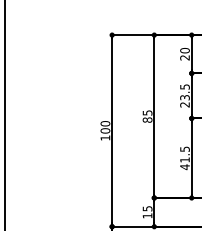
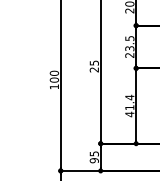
text: (147, 119) -> (94, 69), 85 -> 25
text: (184, 149) -> (129, 97), 41.5 -> 41.4
text: (147, 215) -> (94, 160), 15 -> 95

